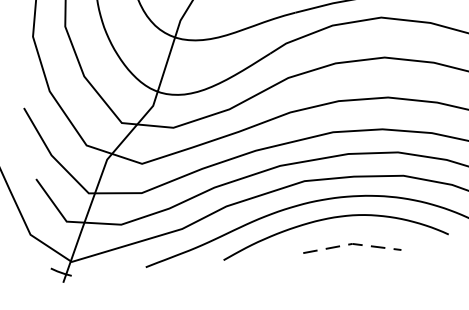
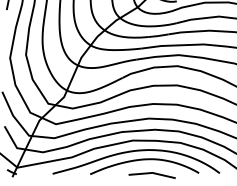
line: (352, 243) -> (152, 172), dashed -> solid

